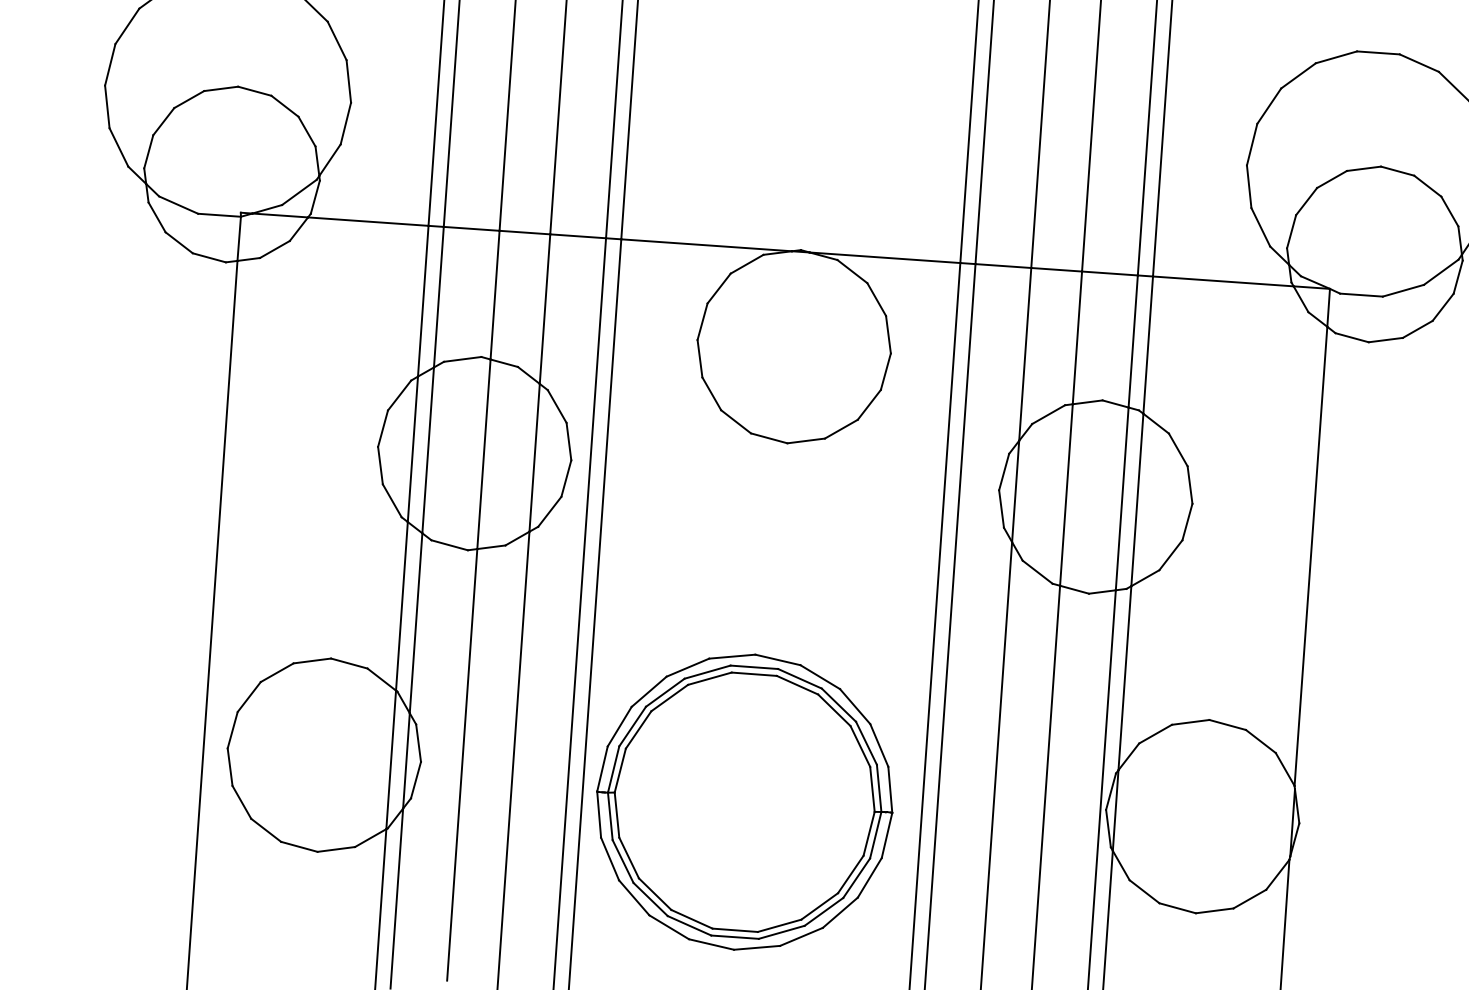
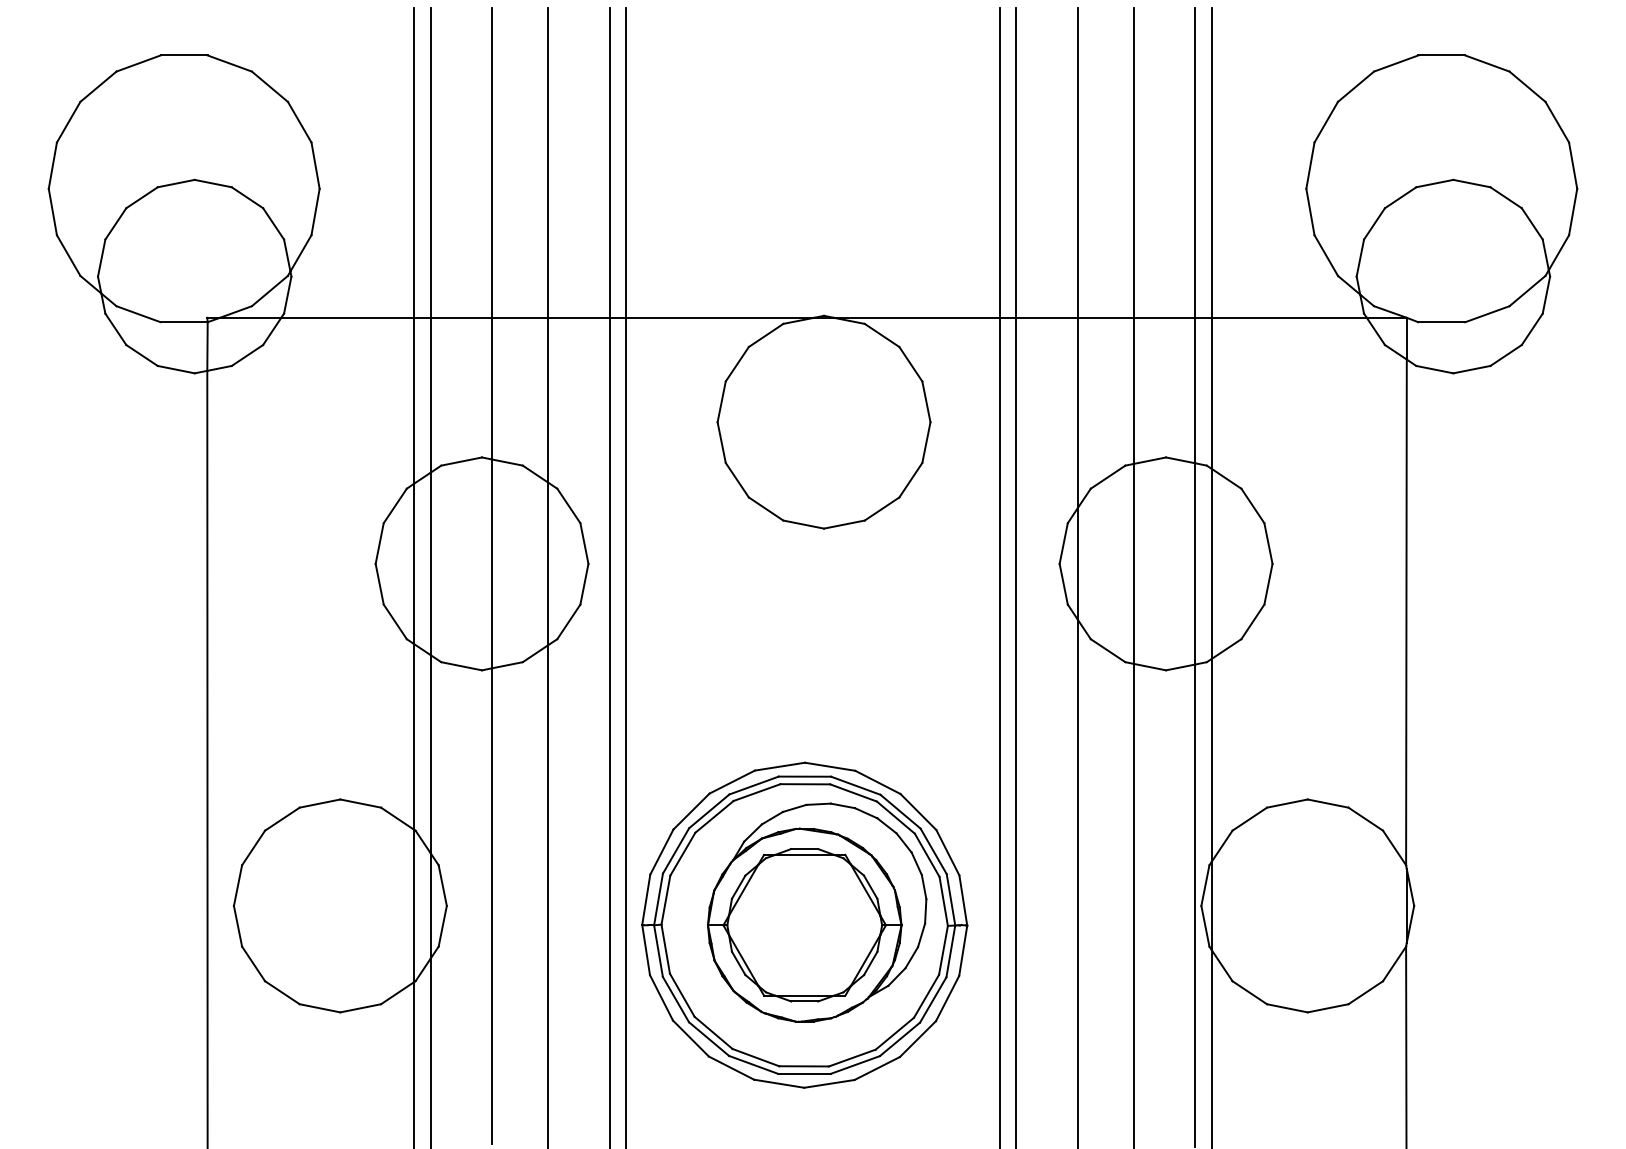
part: (757, 791) -> (817, 912), added

